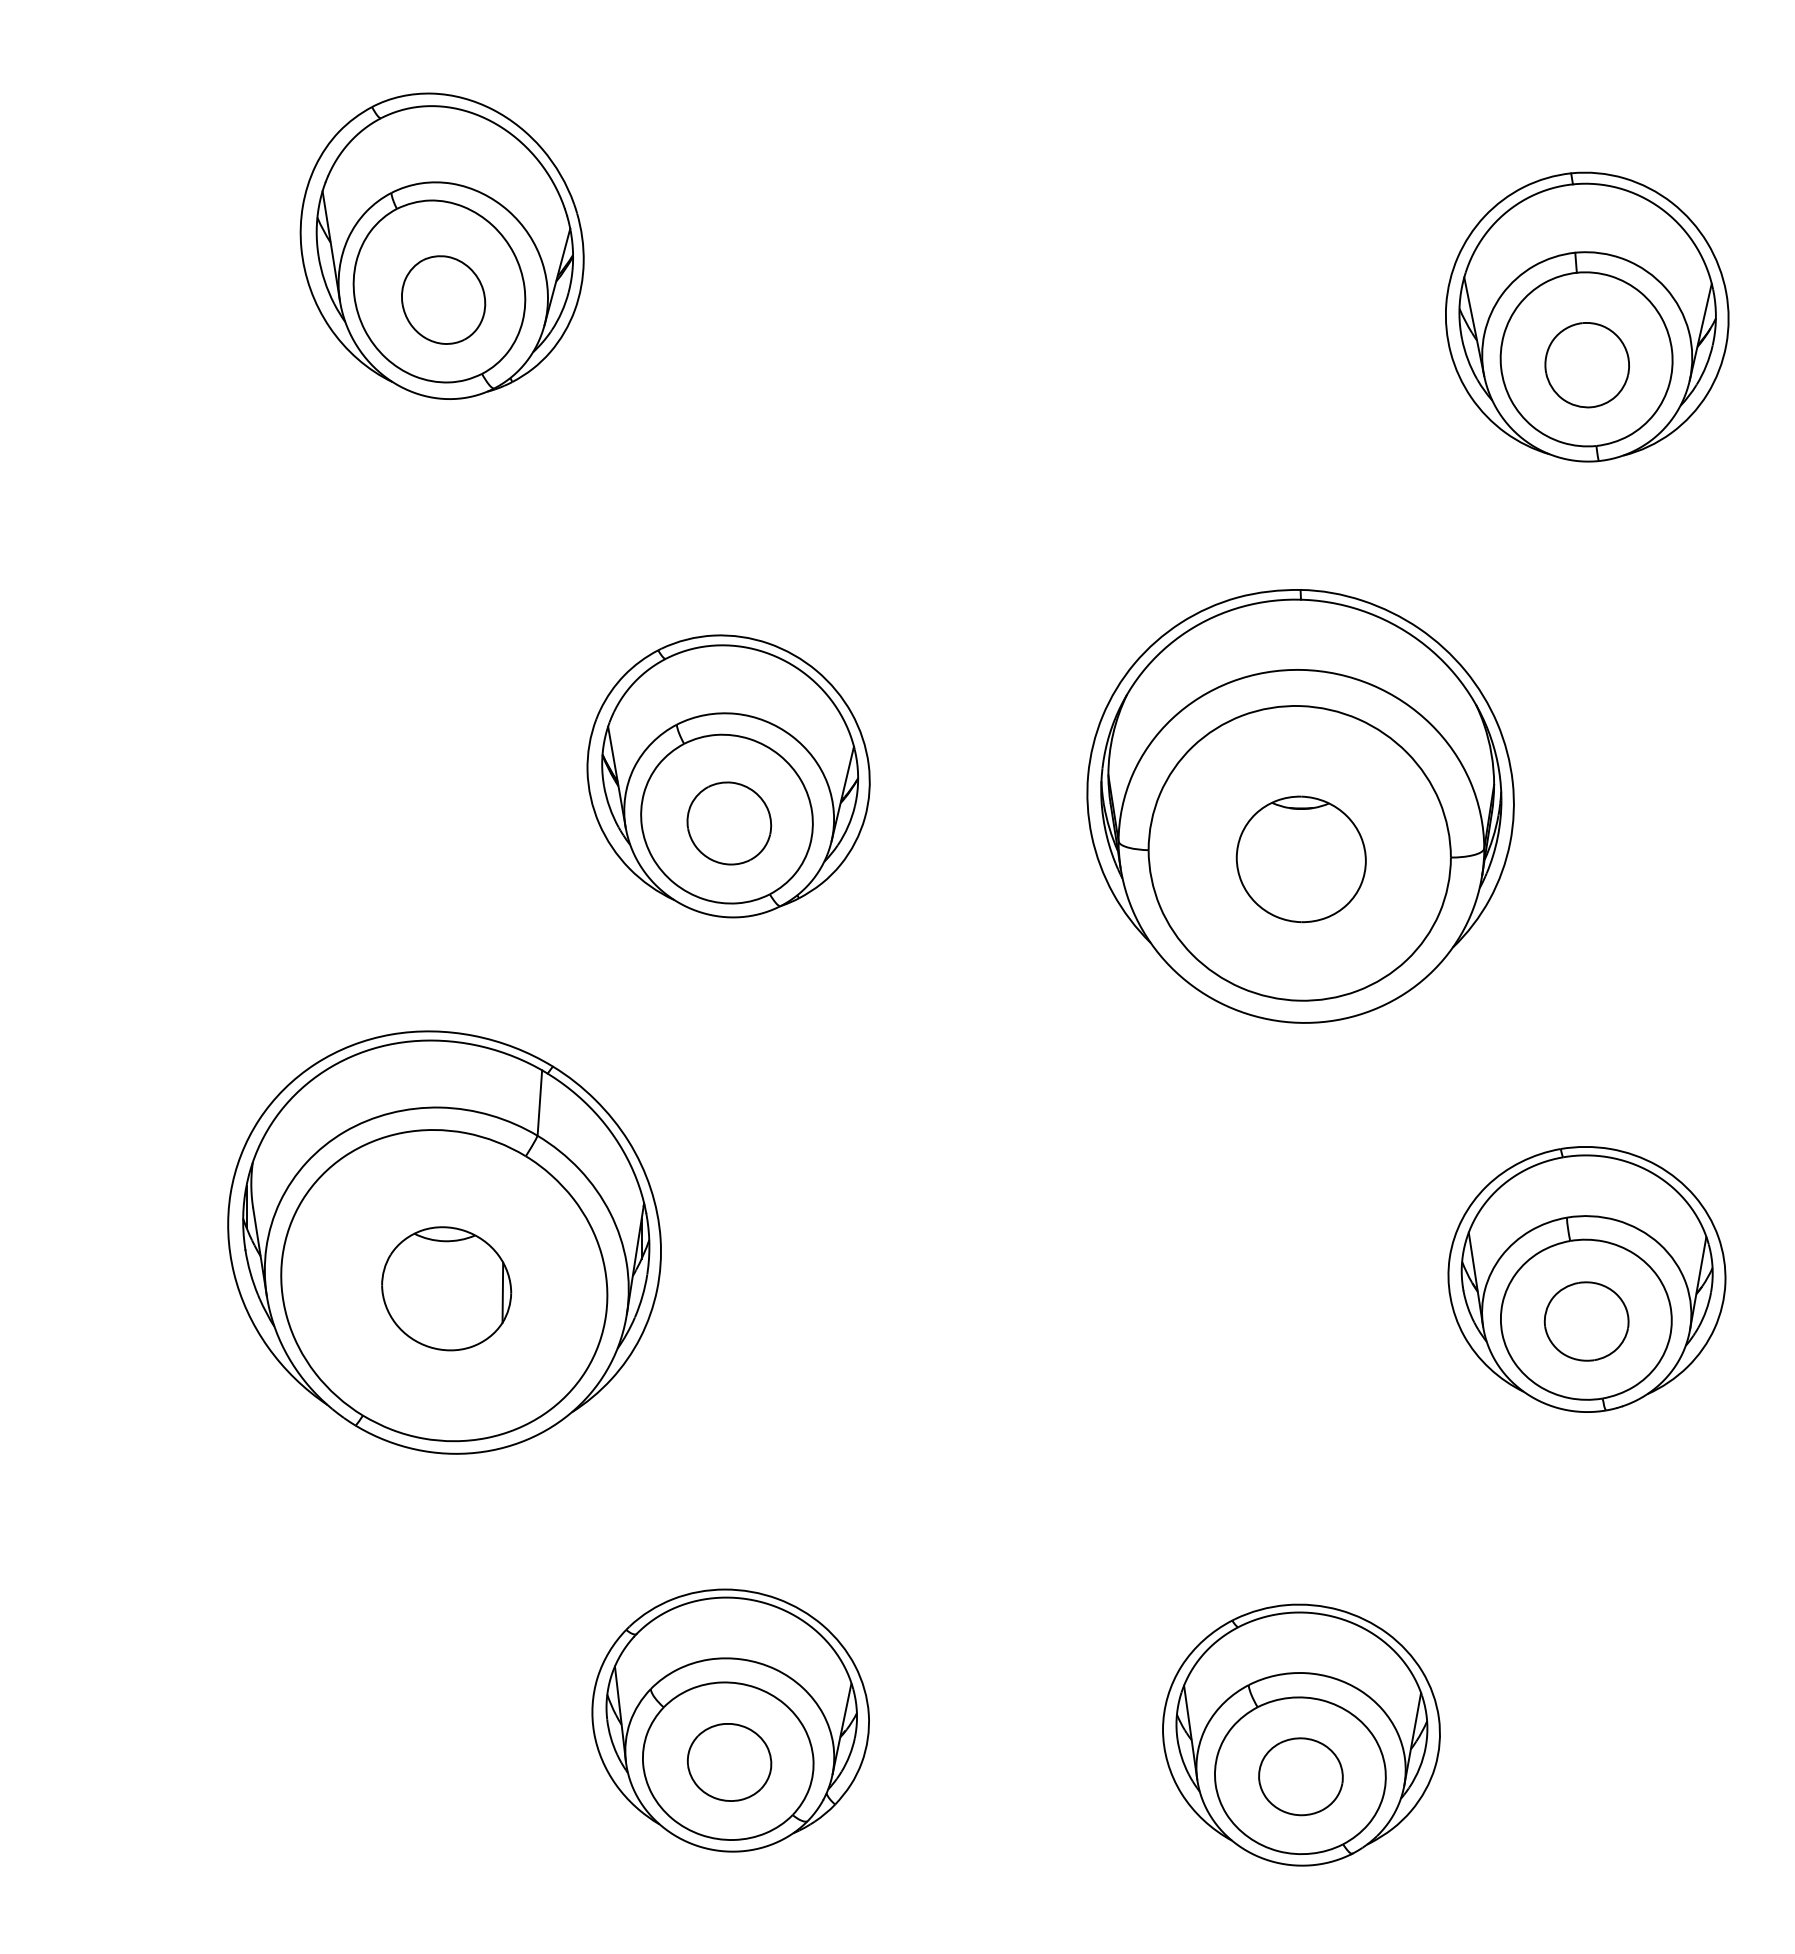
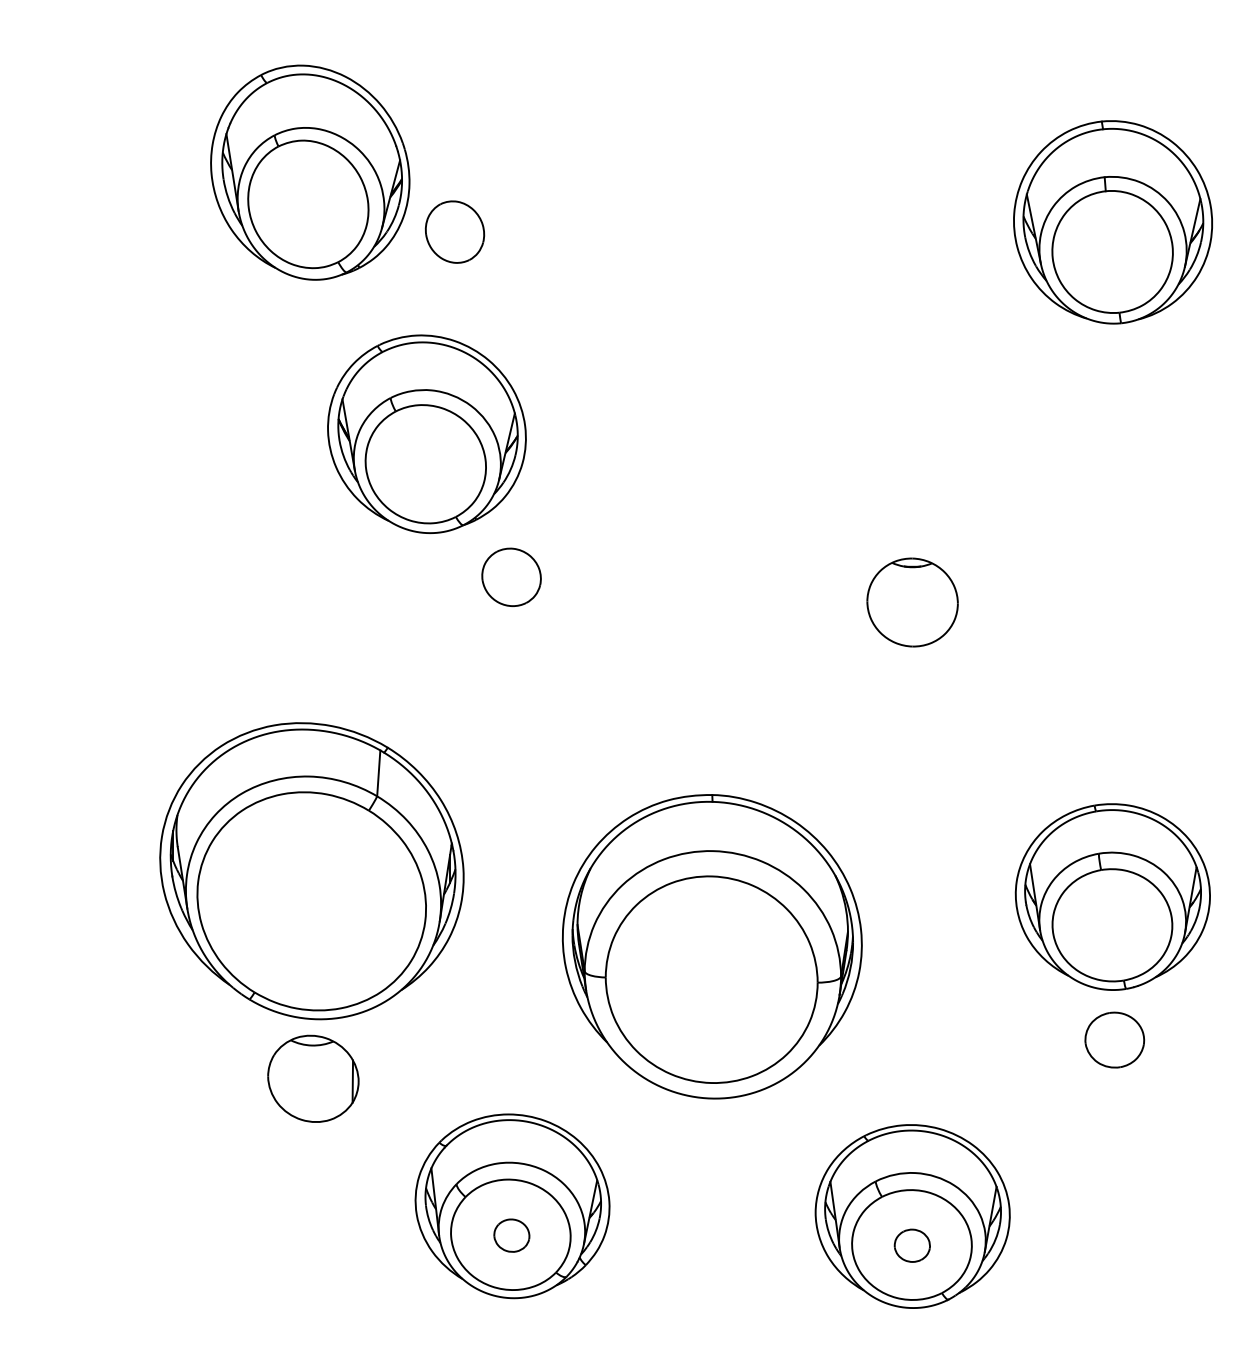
part: (443, 299) -> (454, 231), moved
part: (1586, 365) -> (1112, 256), removed
part: (728, 776) -> (426, 434), moved
part: (1300, 806) -> (712, 946), moved
part: (446, 1288) -> (313, 1078), moved
part: (1586, 1321) -> (1114, 1040), moved
part: (729, 1762) -> (511, 1235), size x0.6
part: (1300, 1776) -> (912, 1245), size x0.6

